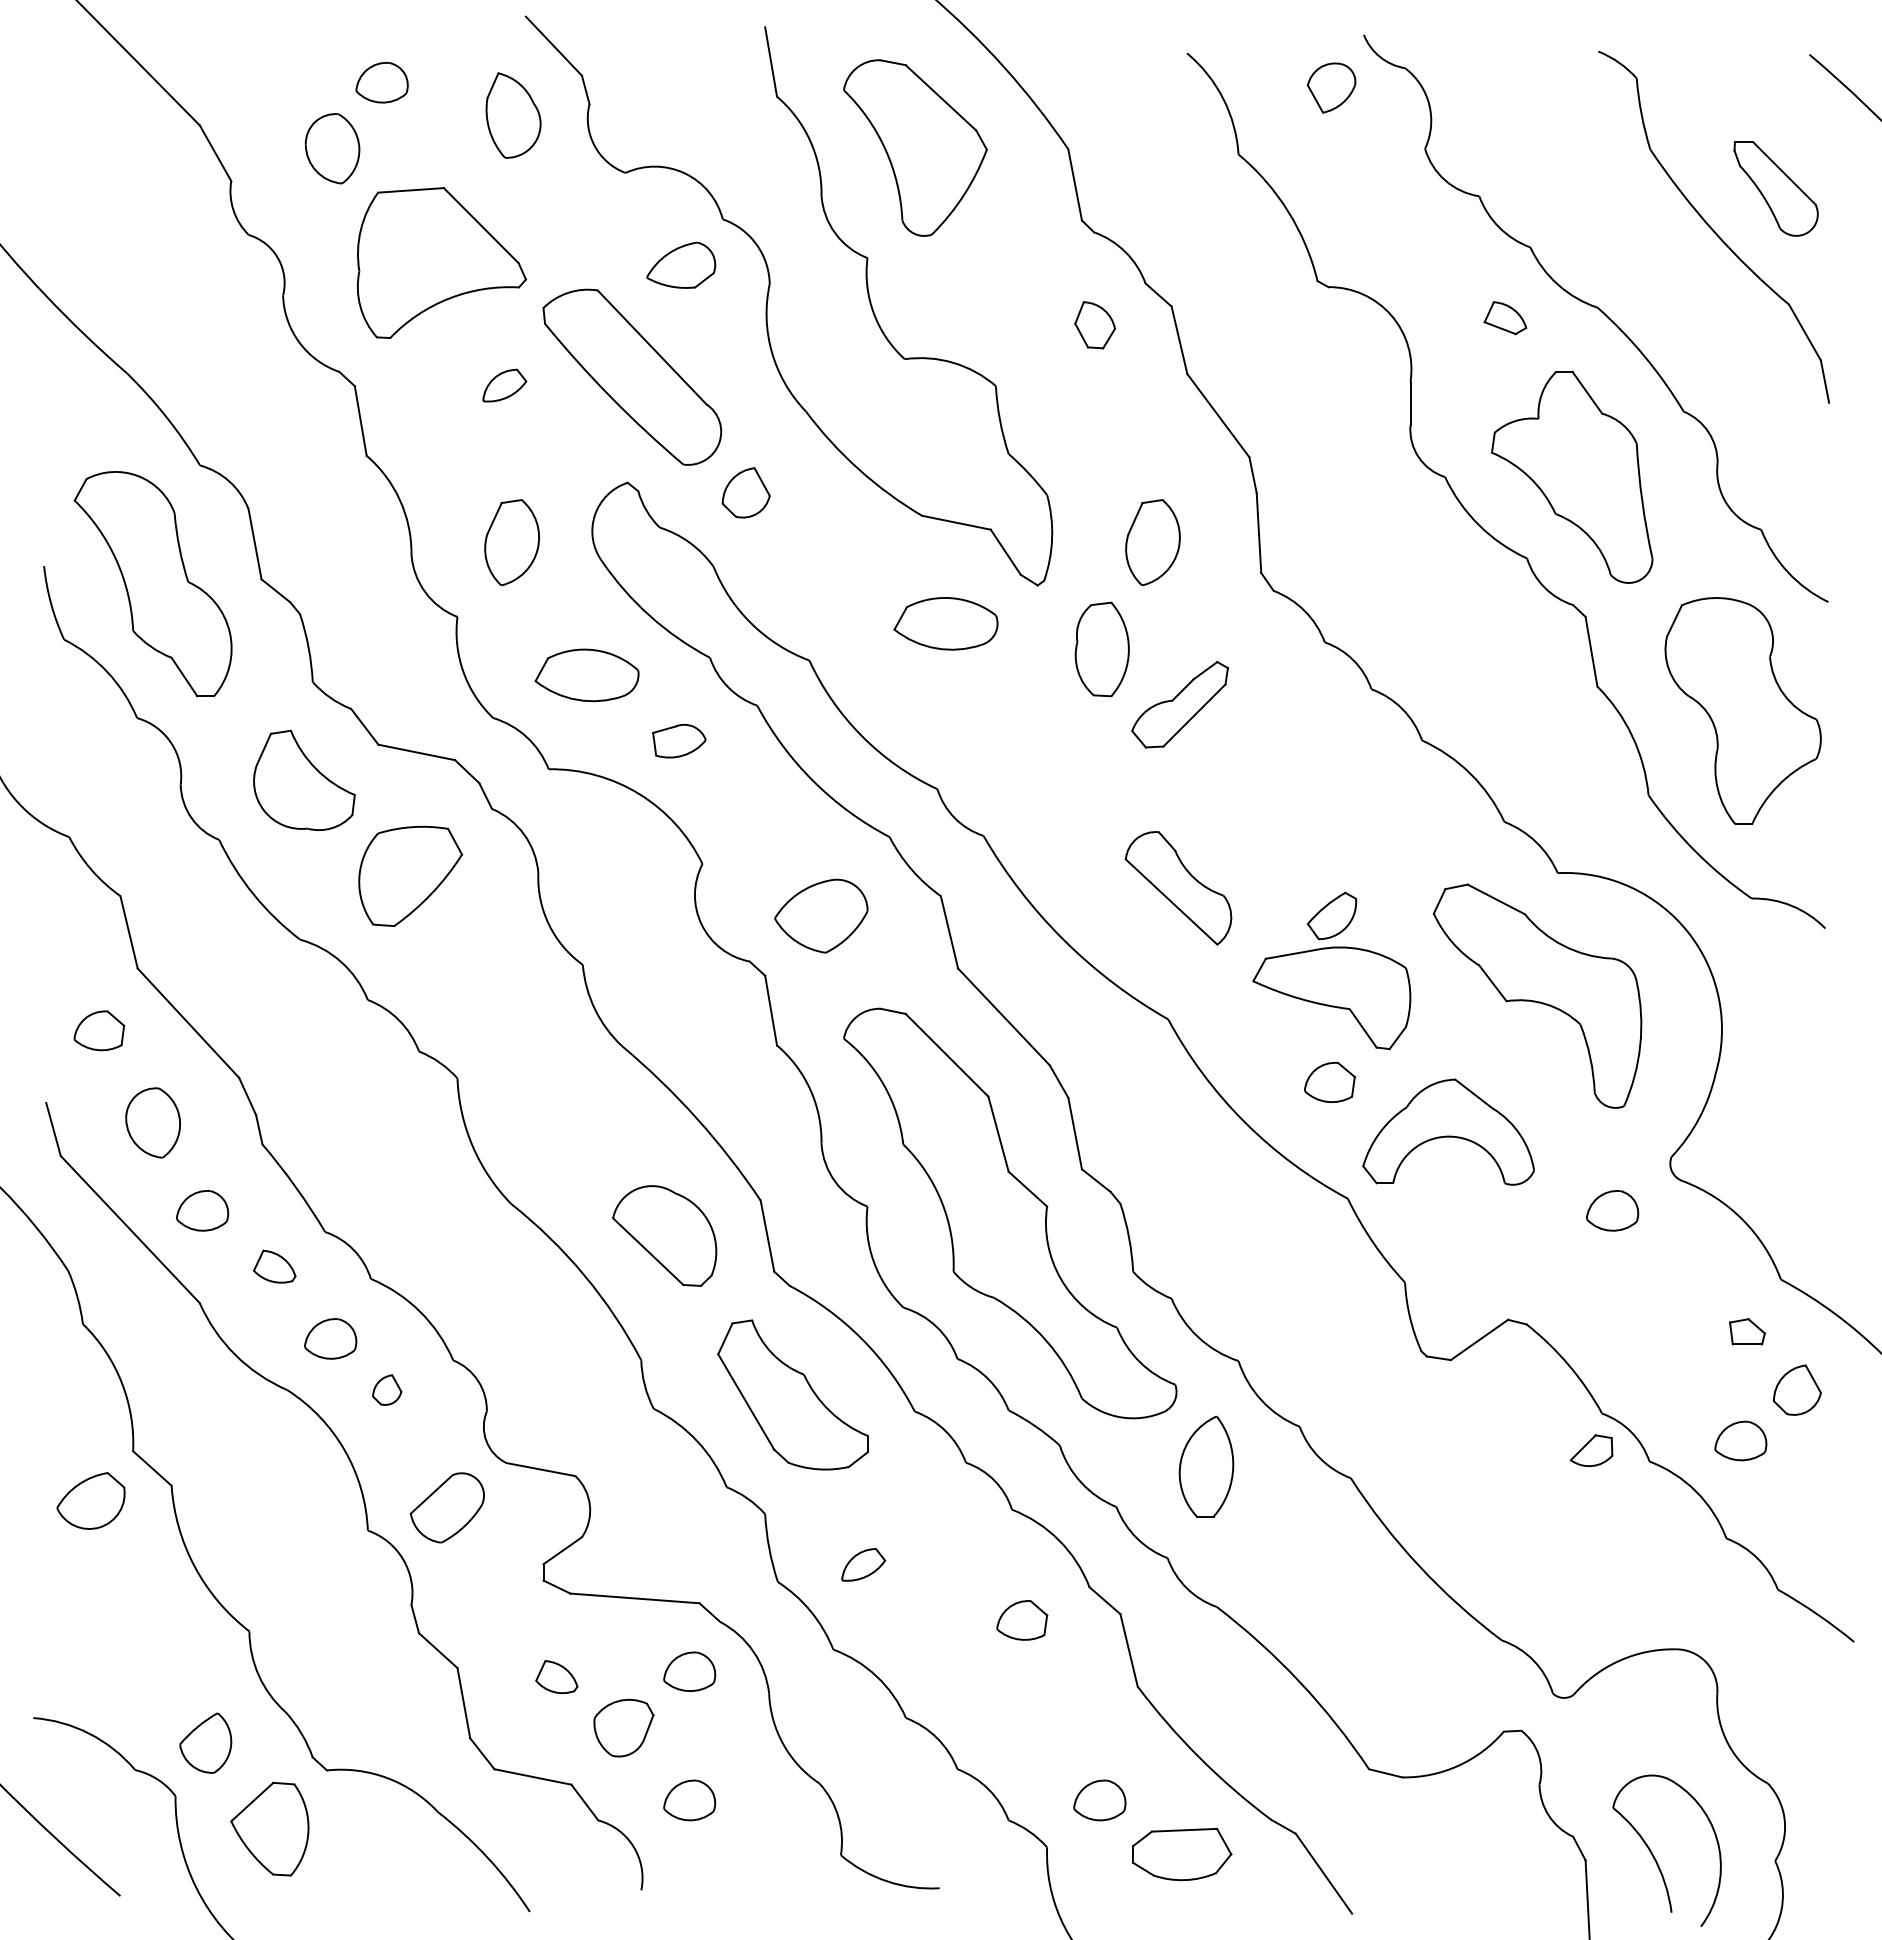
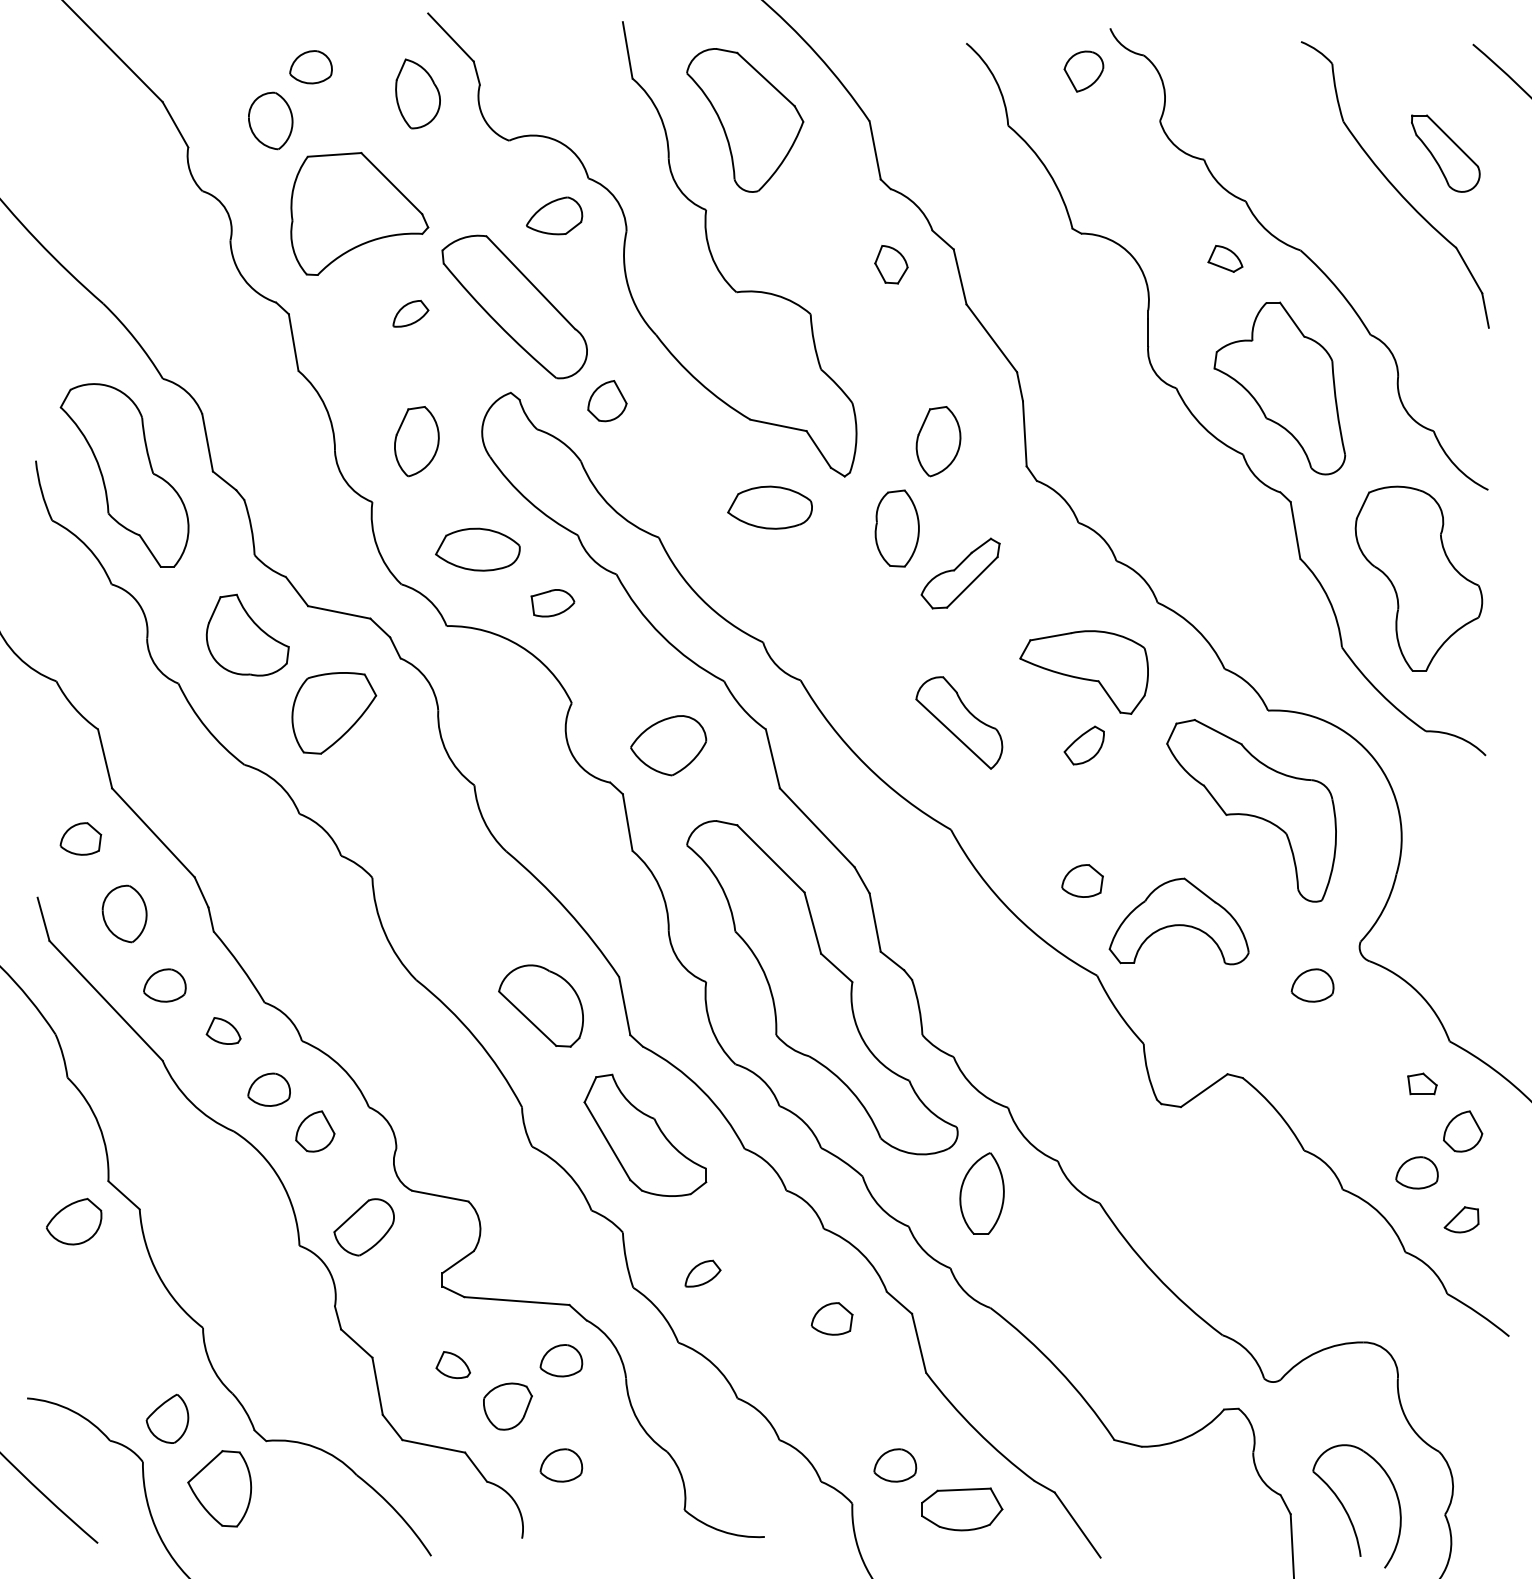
part: (1331, 998) -> (1083, 672), moved
part: (386, 1389) -> (314, 1130), size x1.67
part: (1591, 1450) -> (1461, 1219), moved

